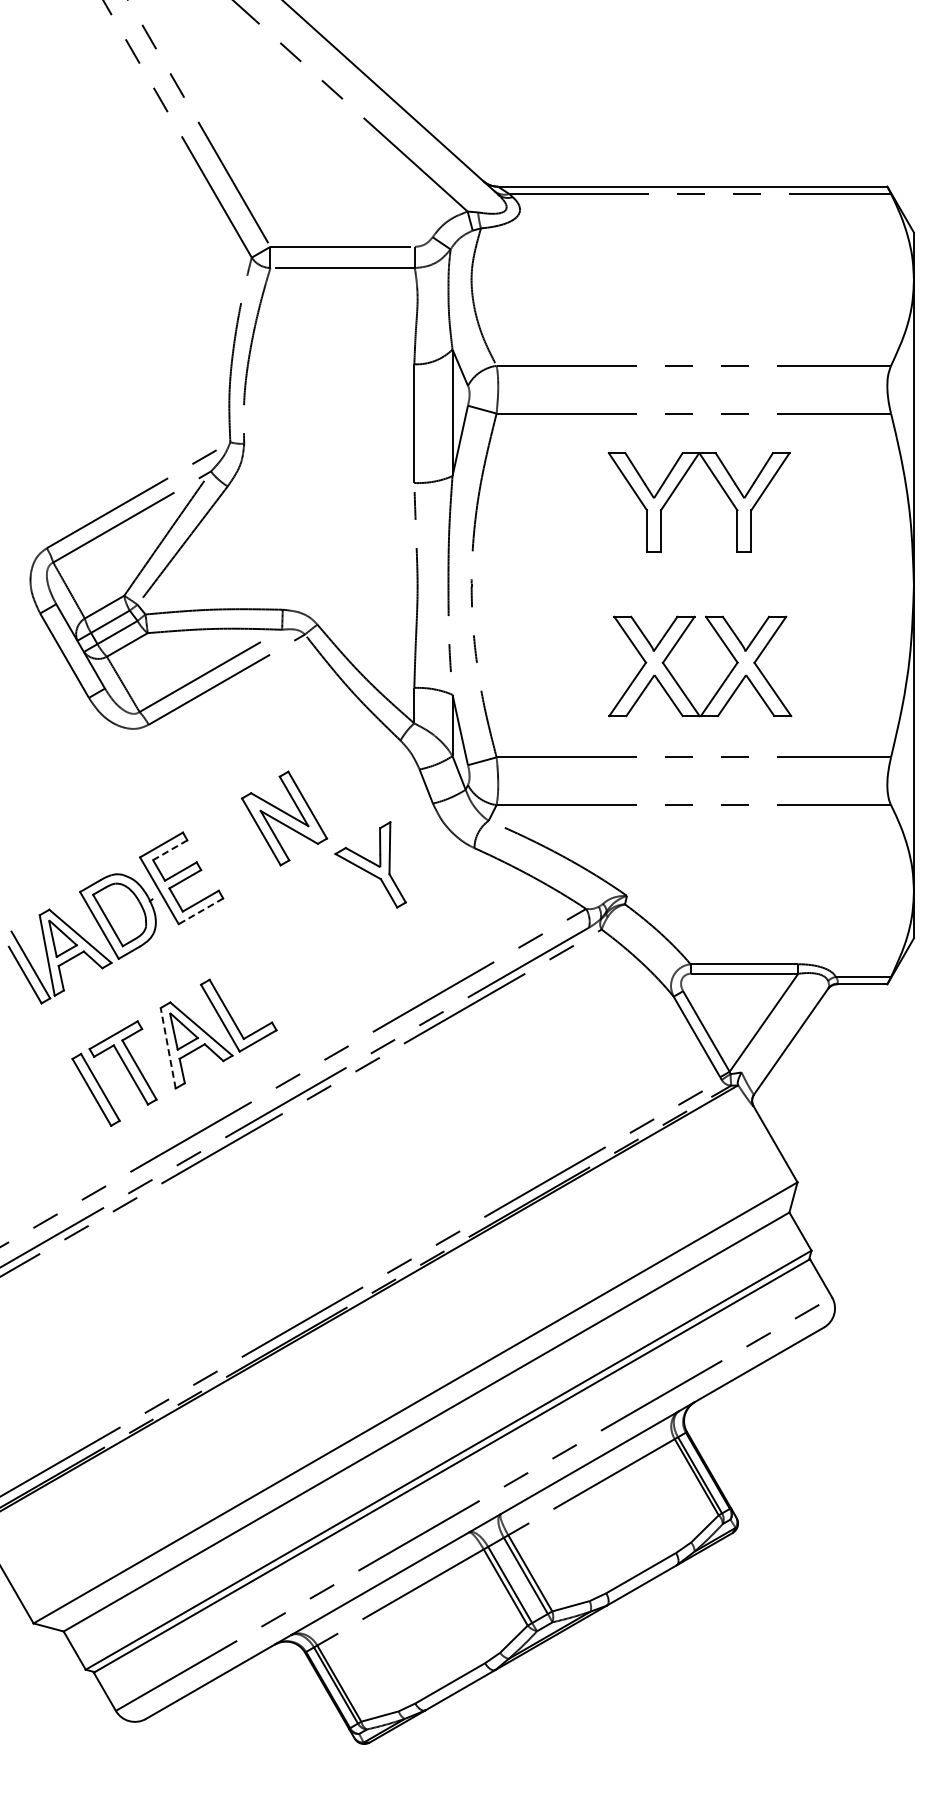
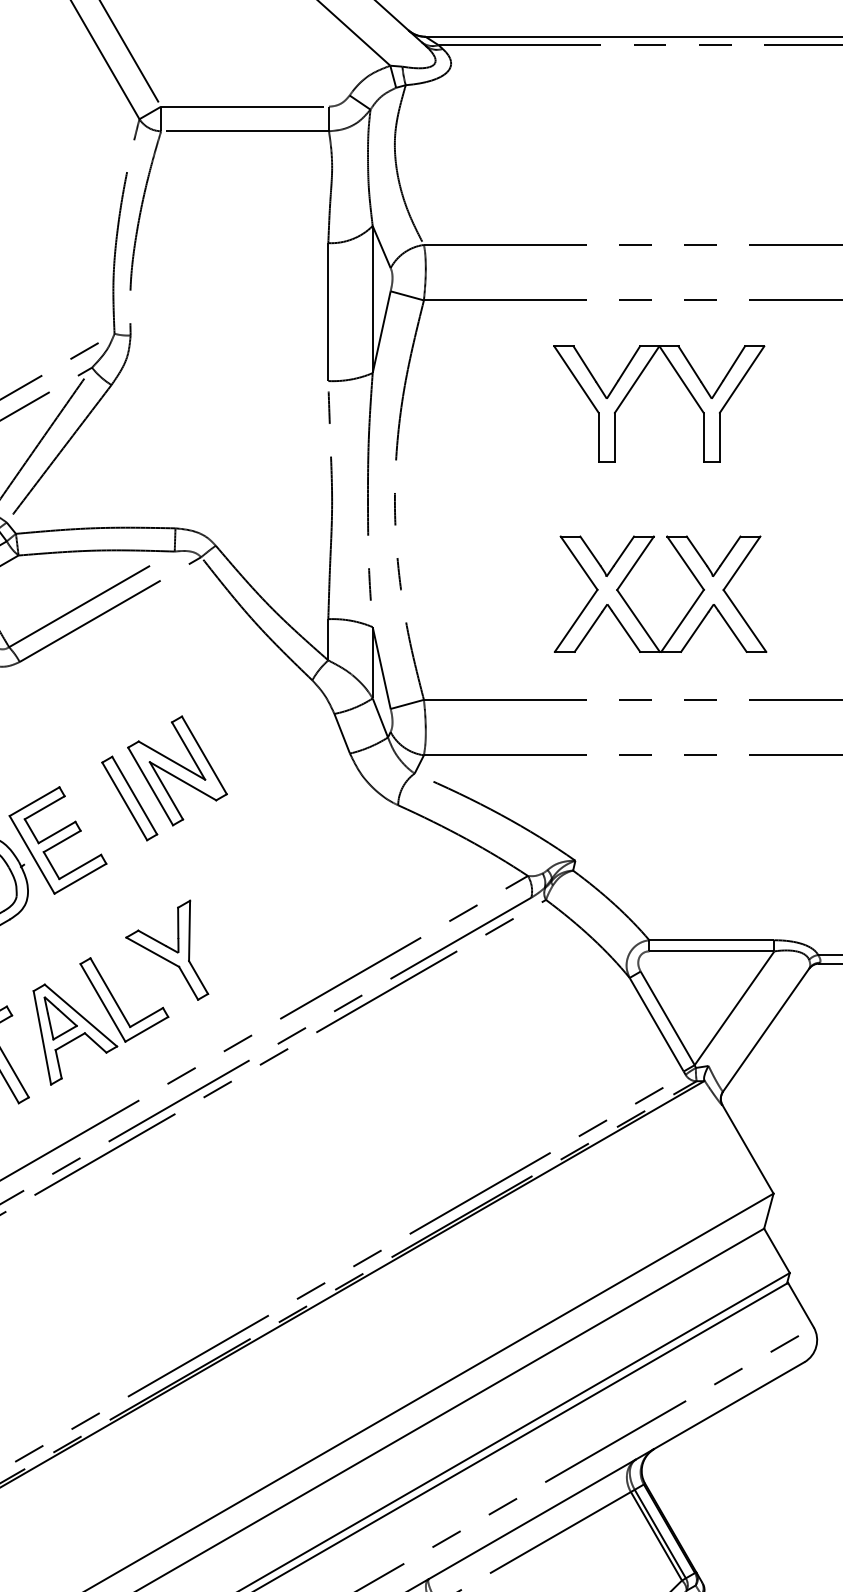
part: (243, 842) -> (129, 798), added
line: (170, 850) -> (45, 808), dashed -> solid
part: (370, 864) -> (167, 949), moved
line: (200, 911) -> (79, 878), dashed -> solid
line: (168, 1048) -> (42, 1038), dashed -> solid

